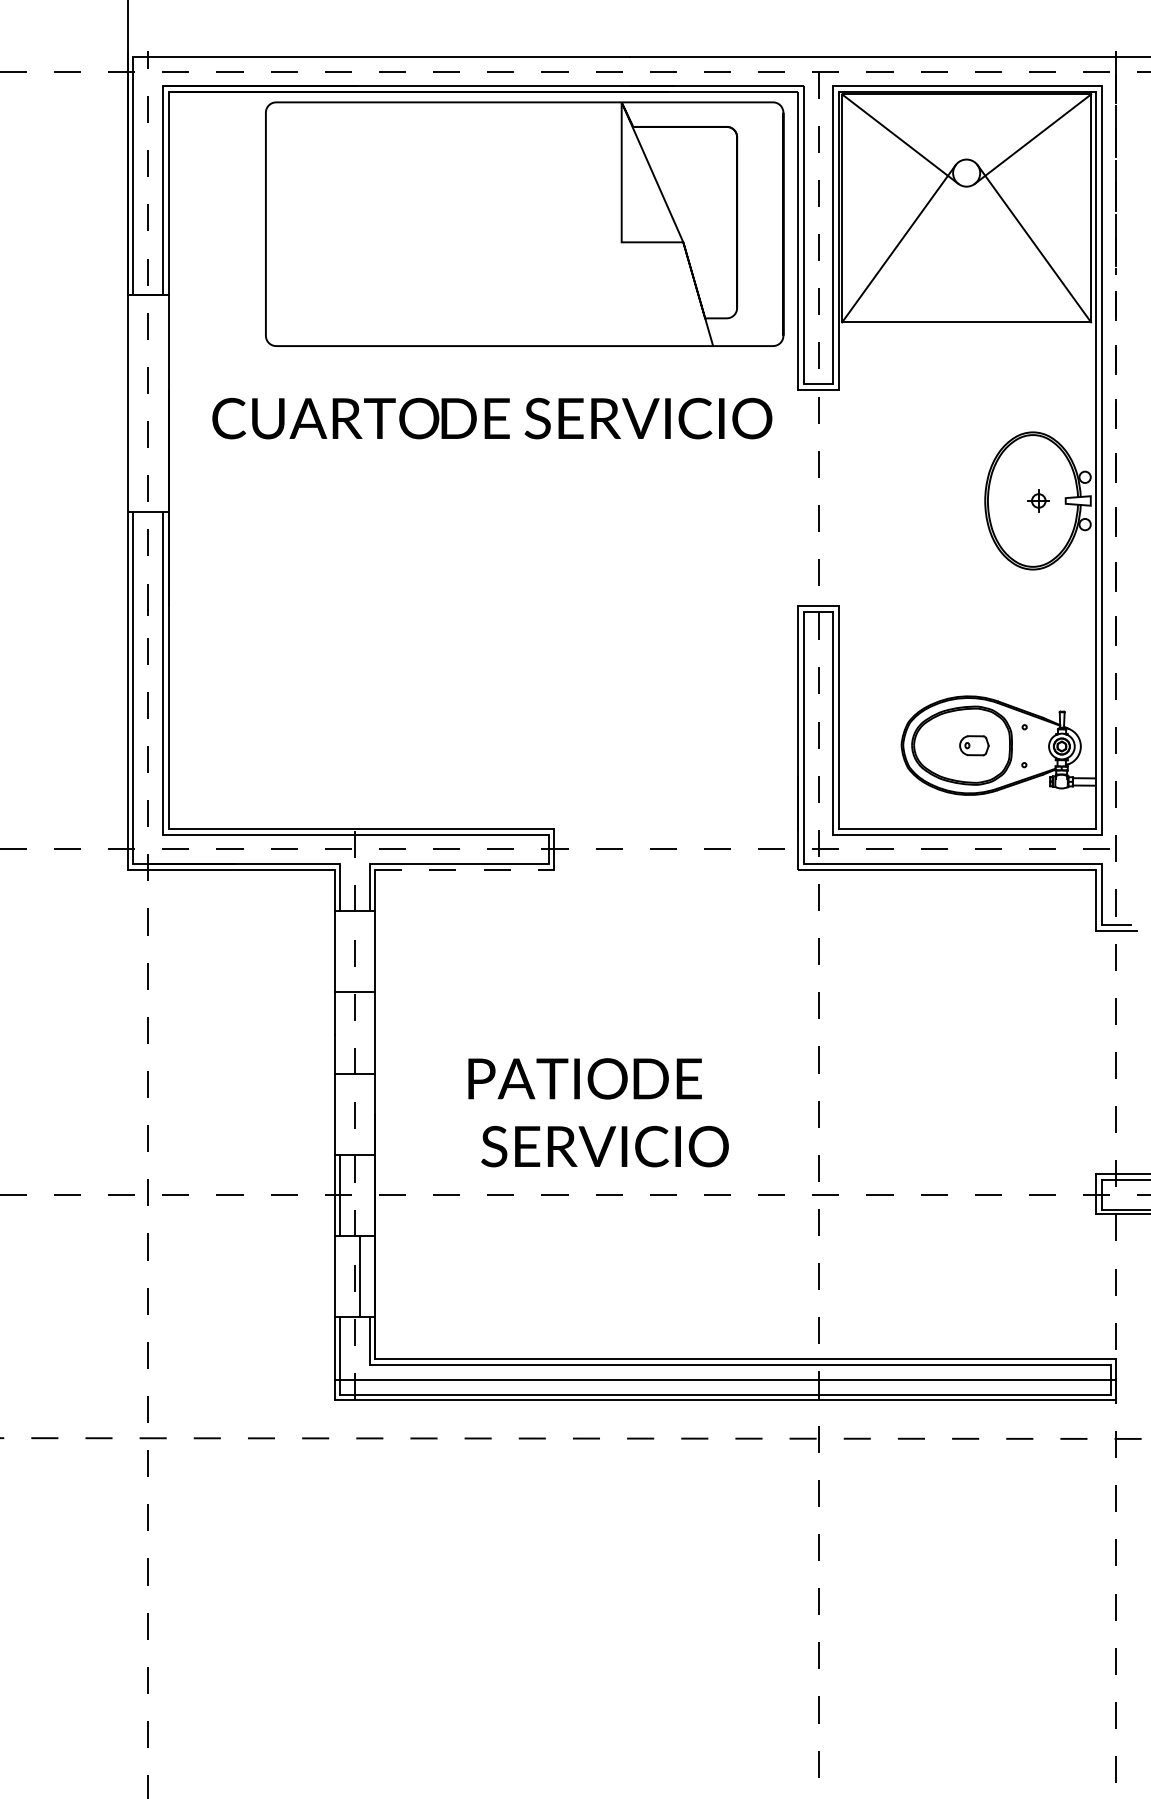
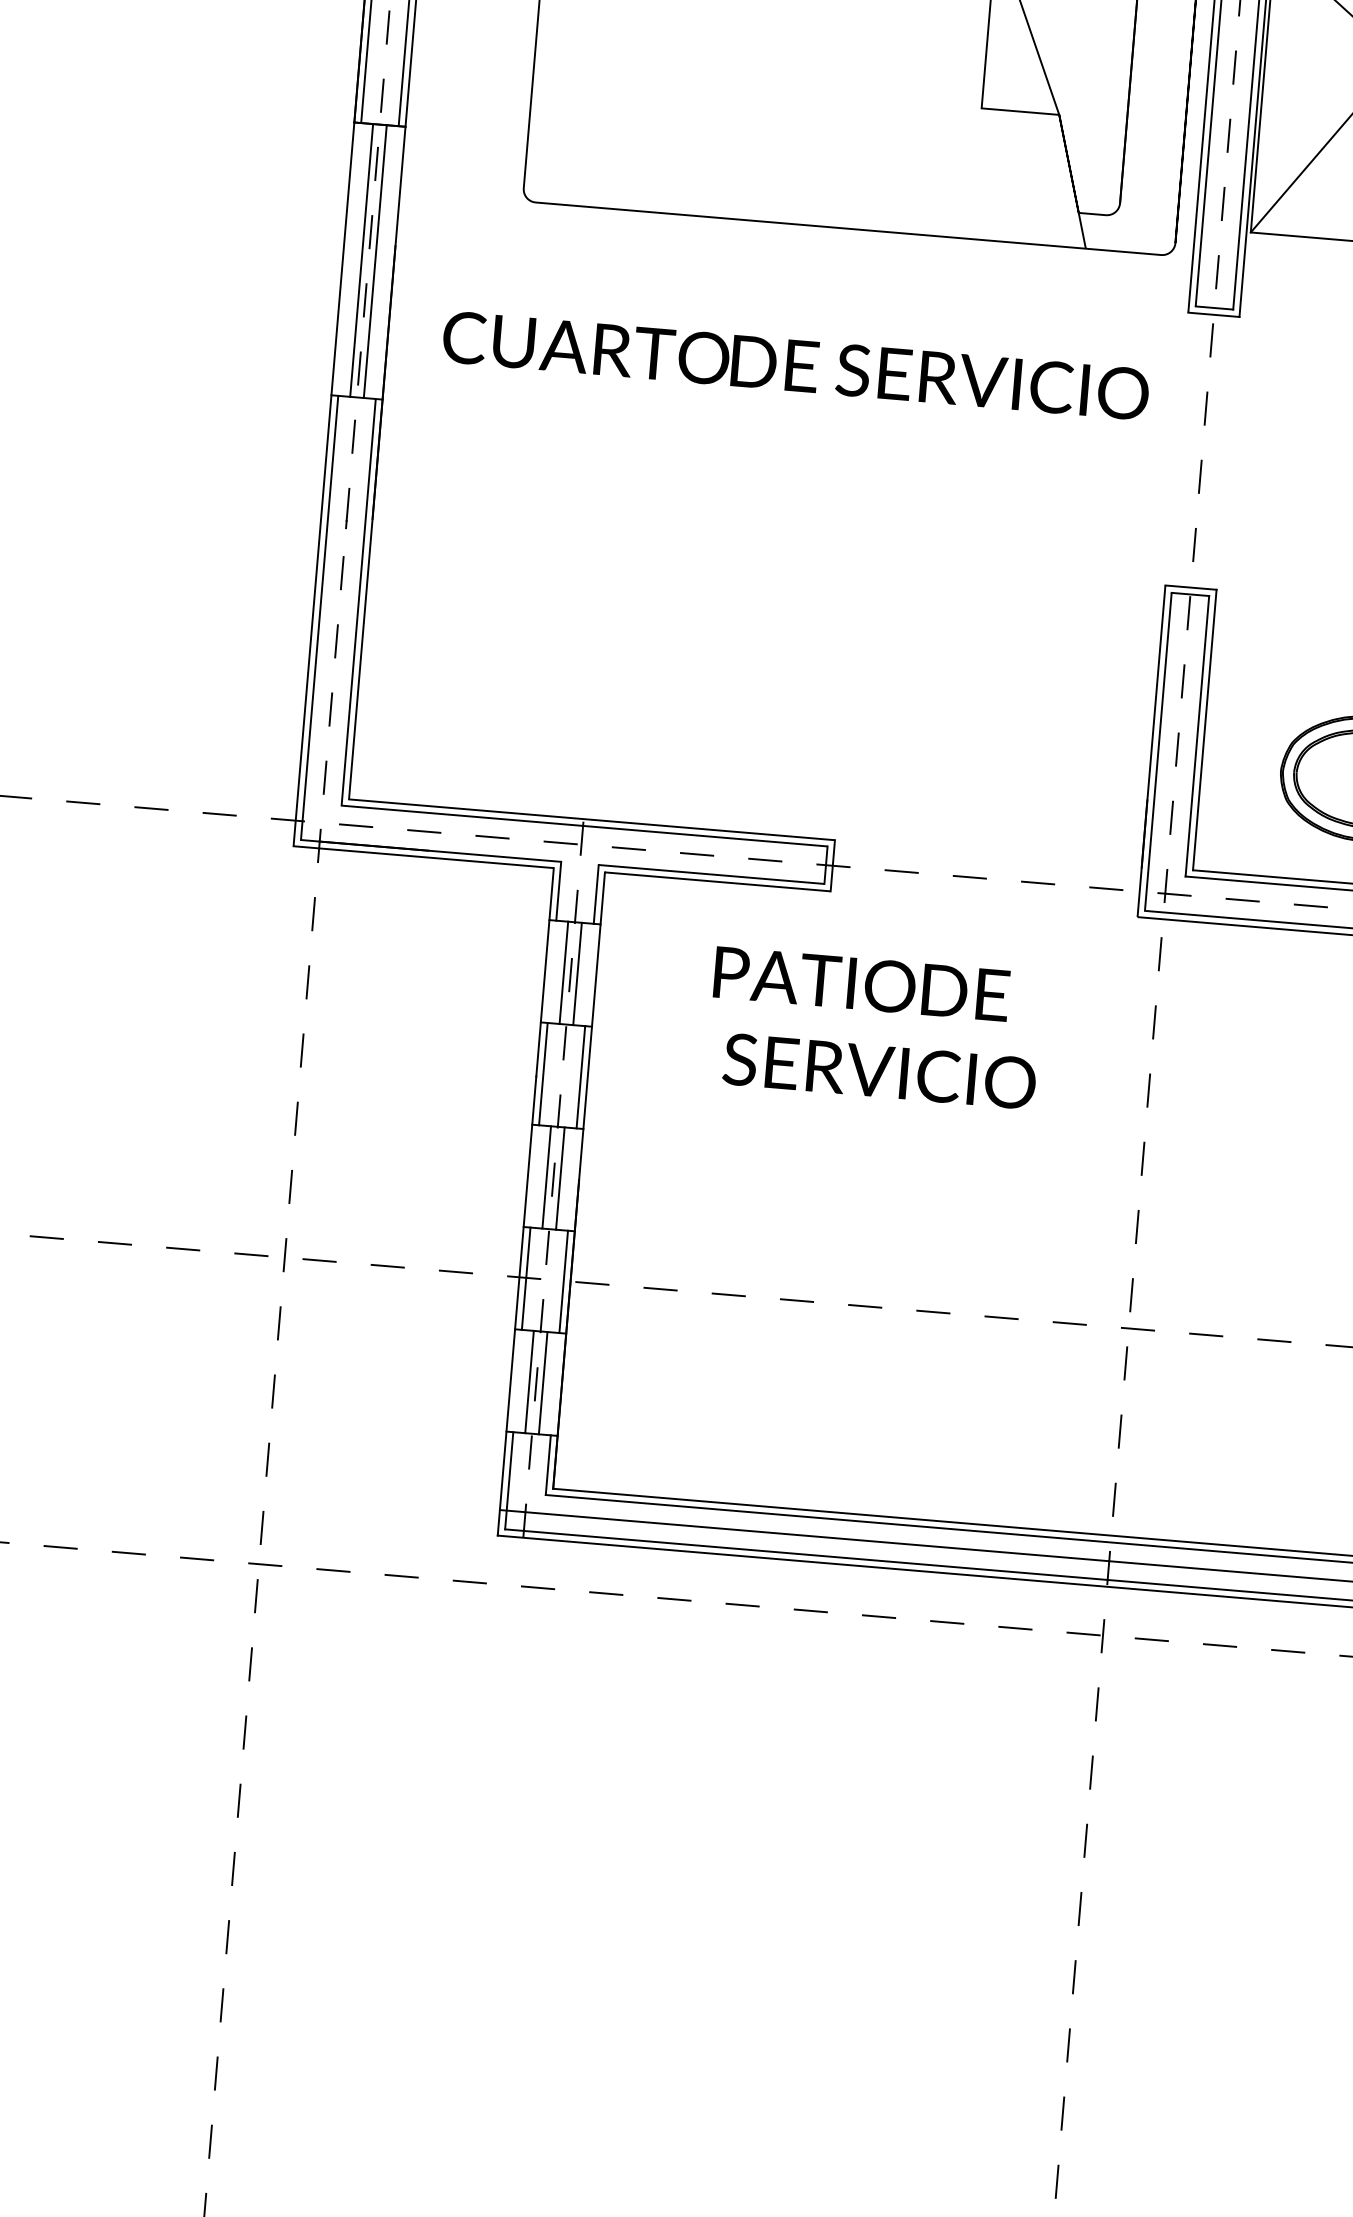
line: (142, 403) -> (361, 260), added
line: (153, 403) -> (375, 261), added
text: (492, 418) -> (796, 365), moved
line: (464, 869) -> (717, 881), dashed -> solid
line: (349, 951) -> (563, 972), added
line: (360, 951) -> (577, 973), added
line: (340, 1032) -> (544, 1073), added
line: (369, 1032) -> (580, 1076), added
text: (598, 1112) -> (875, 1027), moved
line: (349, 1113) -> (546, 1176), added
line: (360, 1113) -> (560, 1177), added
line: (369, 1195) -> (563, 1281), added
line: (349, 1276) -> (529, 1381), added

